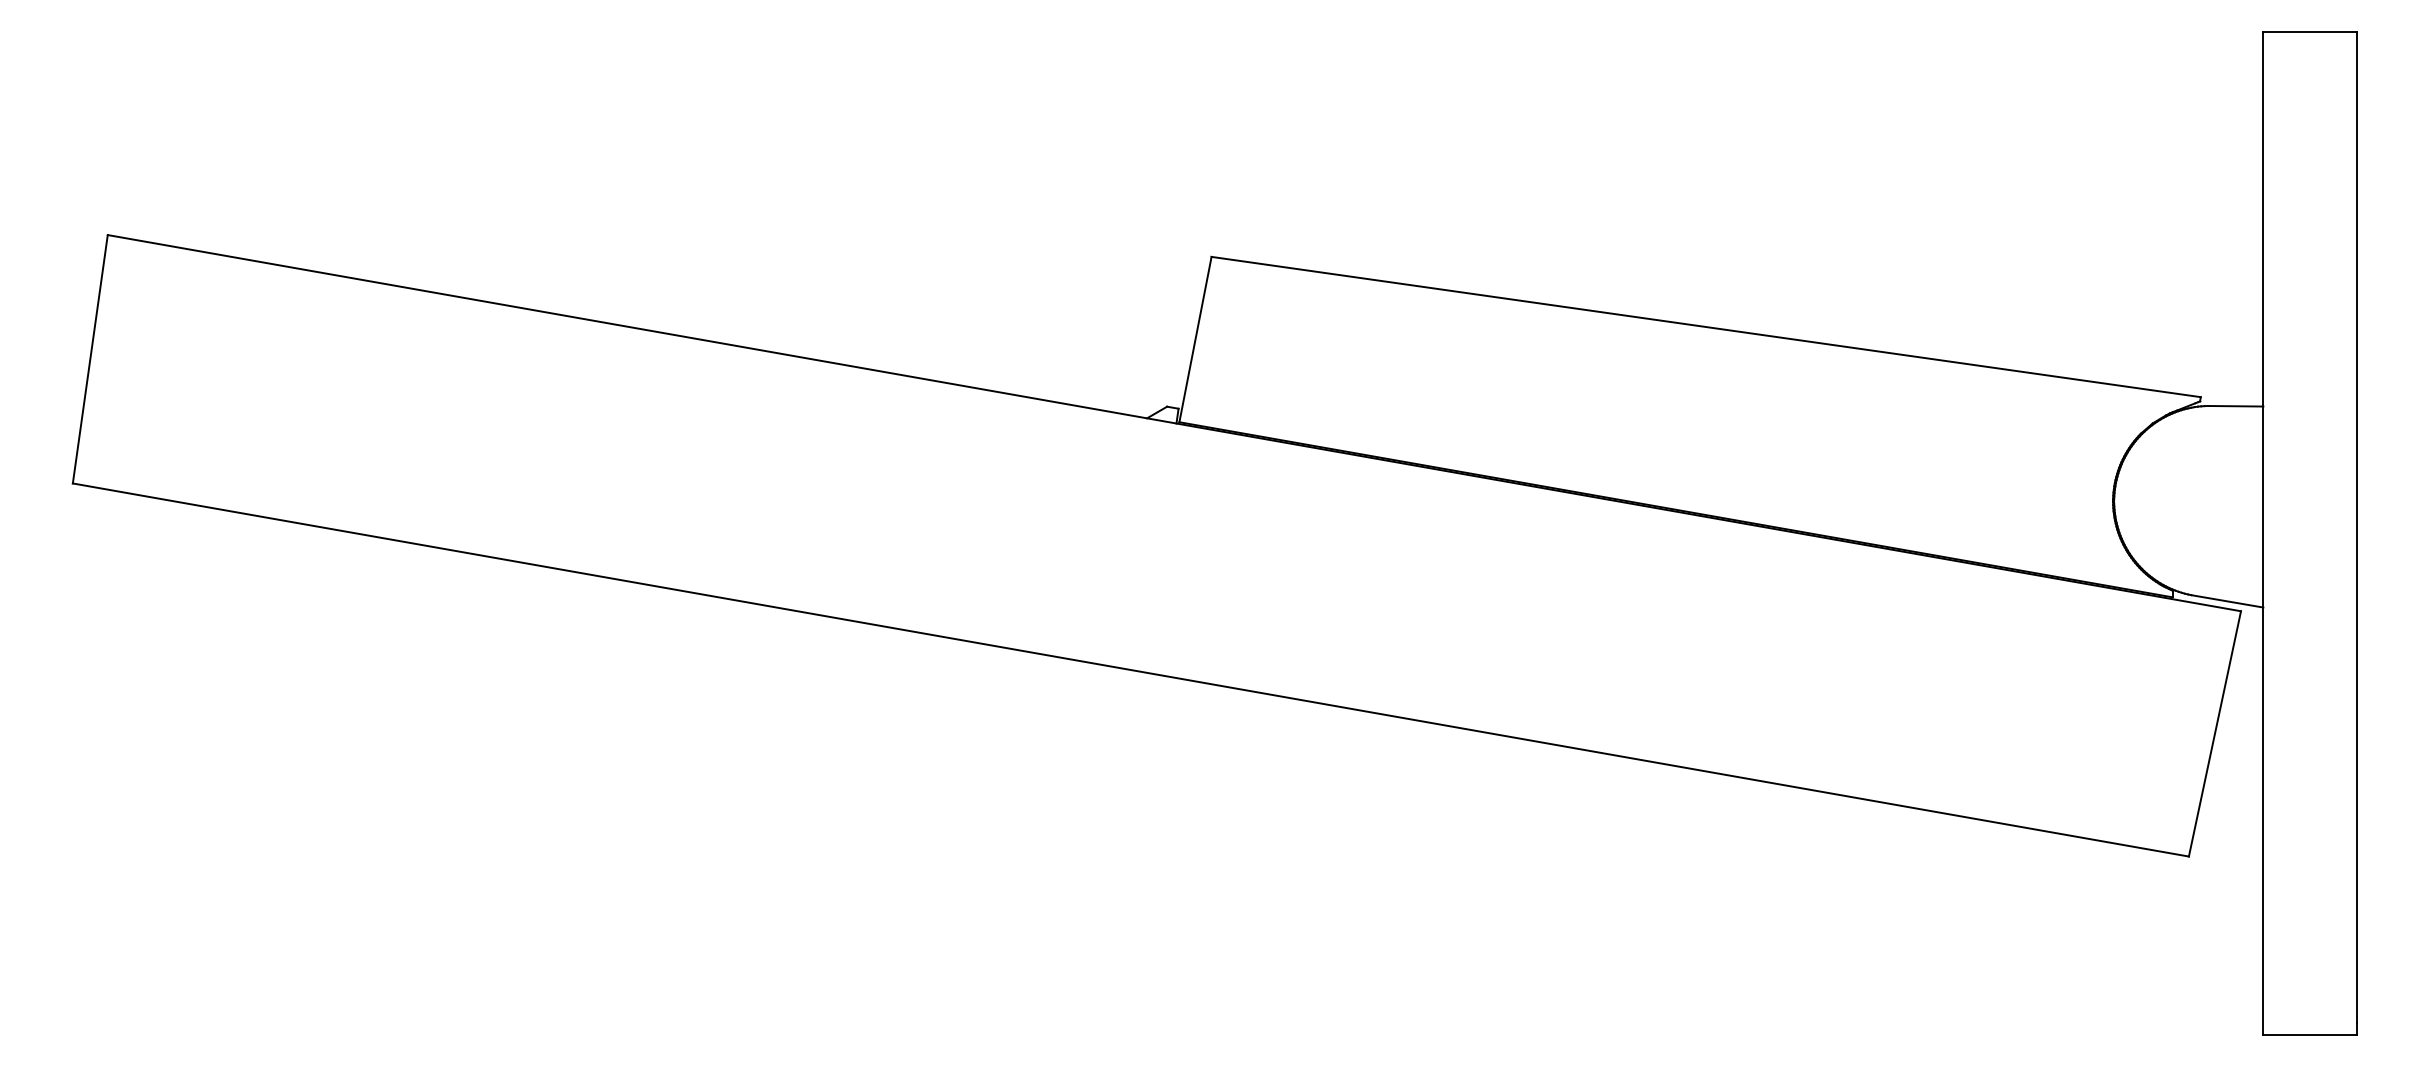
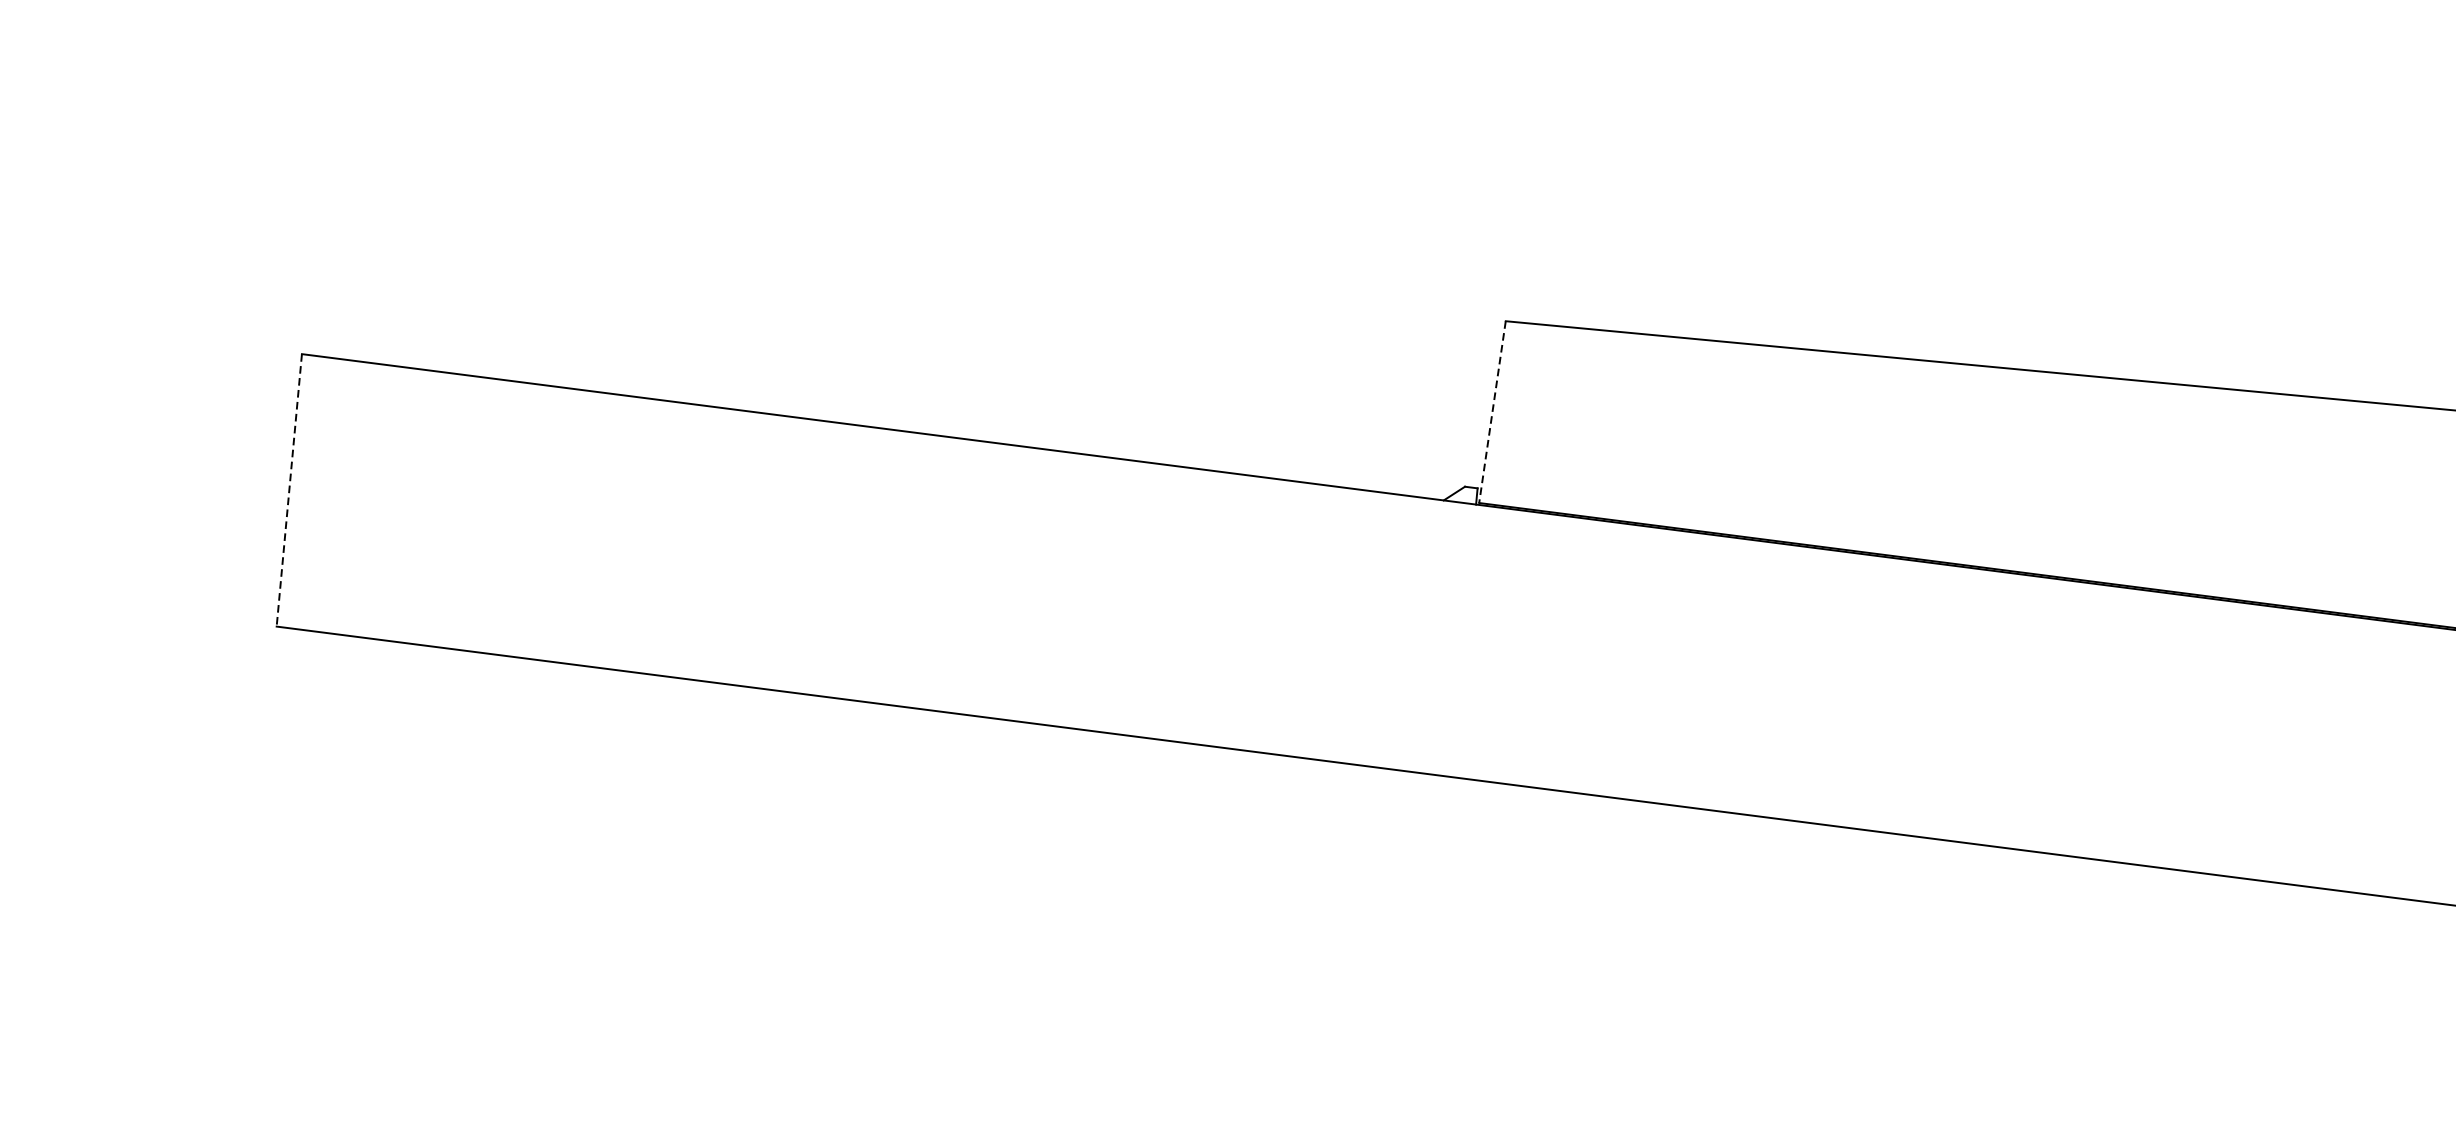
line: (1195, 340) -> (1492, 413), solid -> dashed
line: (90, 359) -> (289, 490), solid -> dashed

